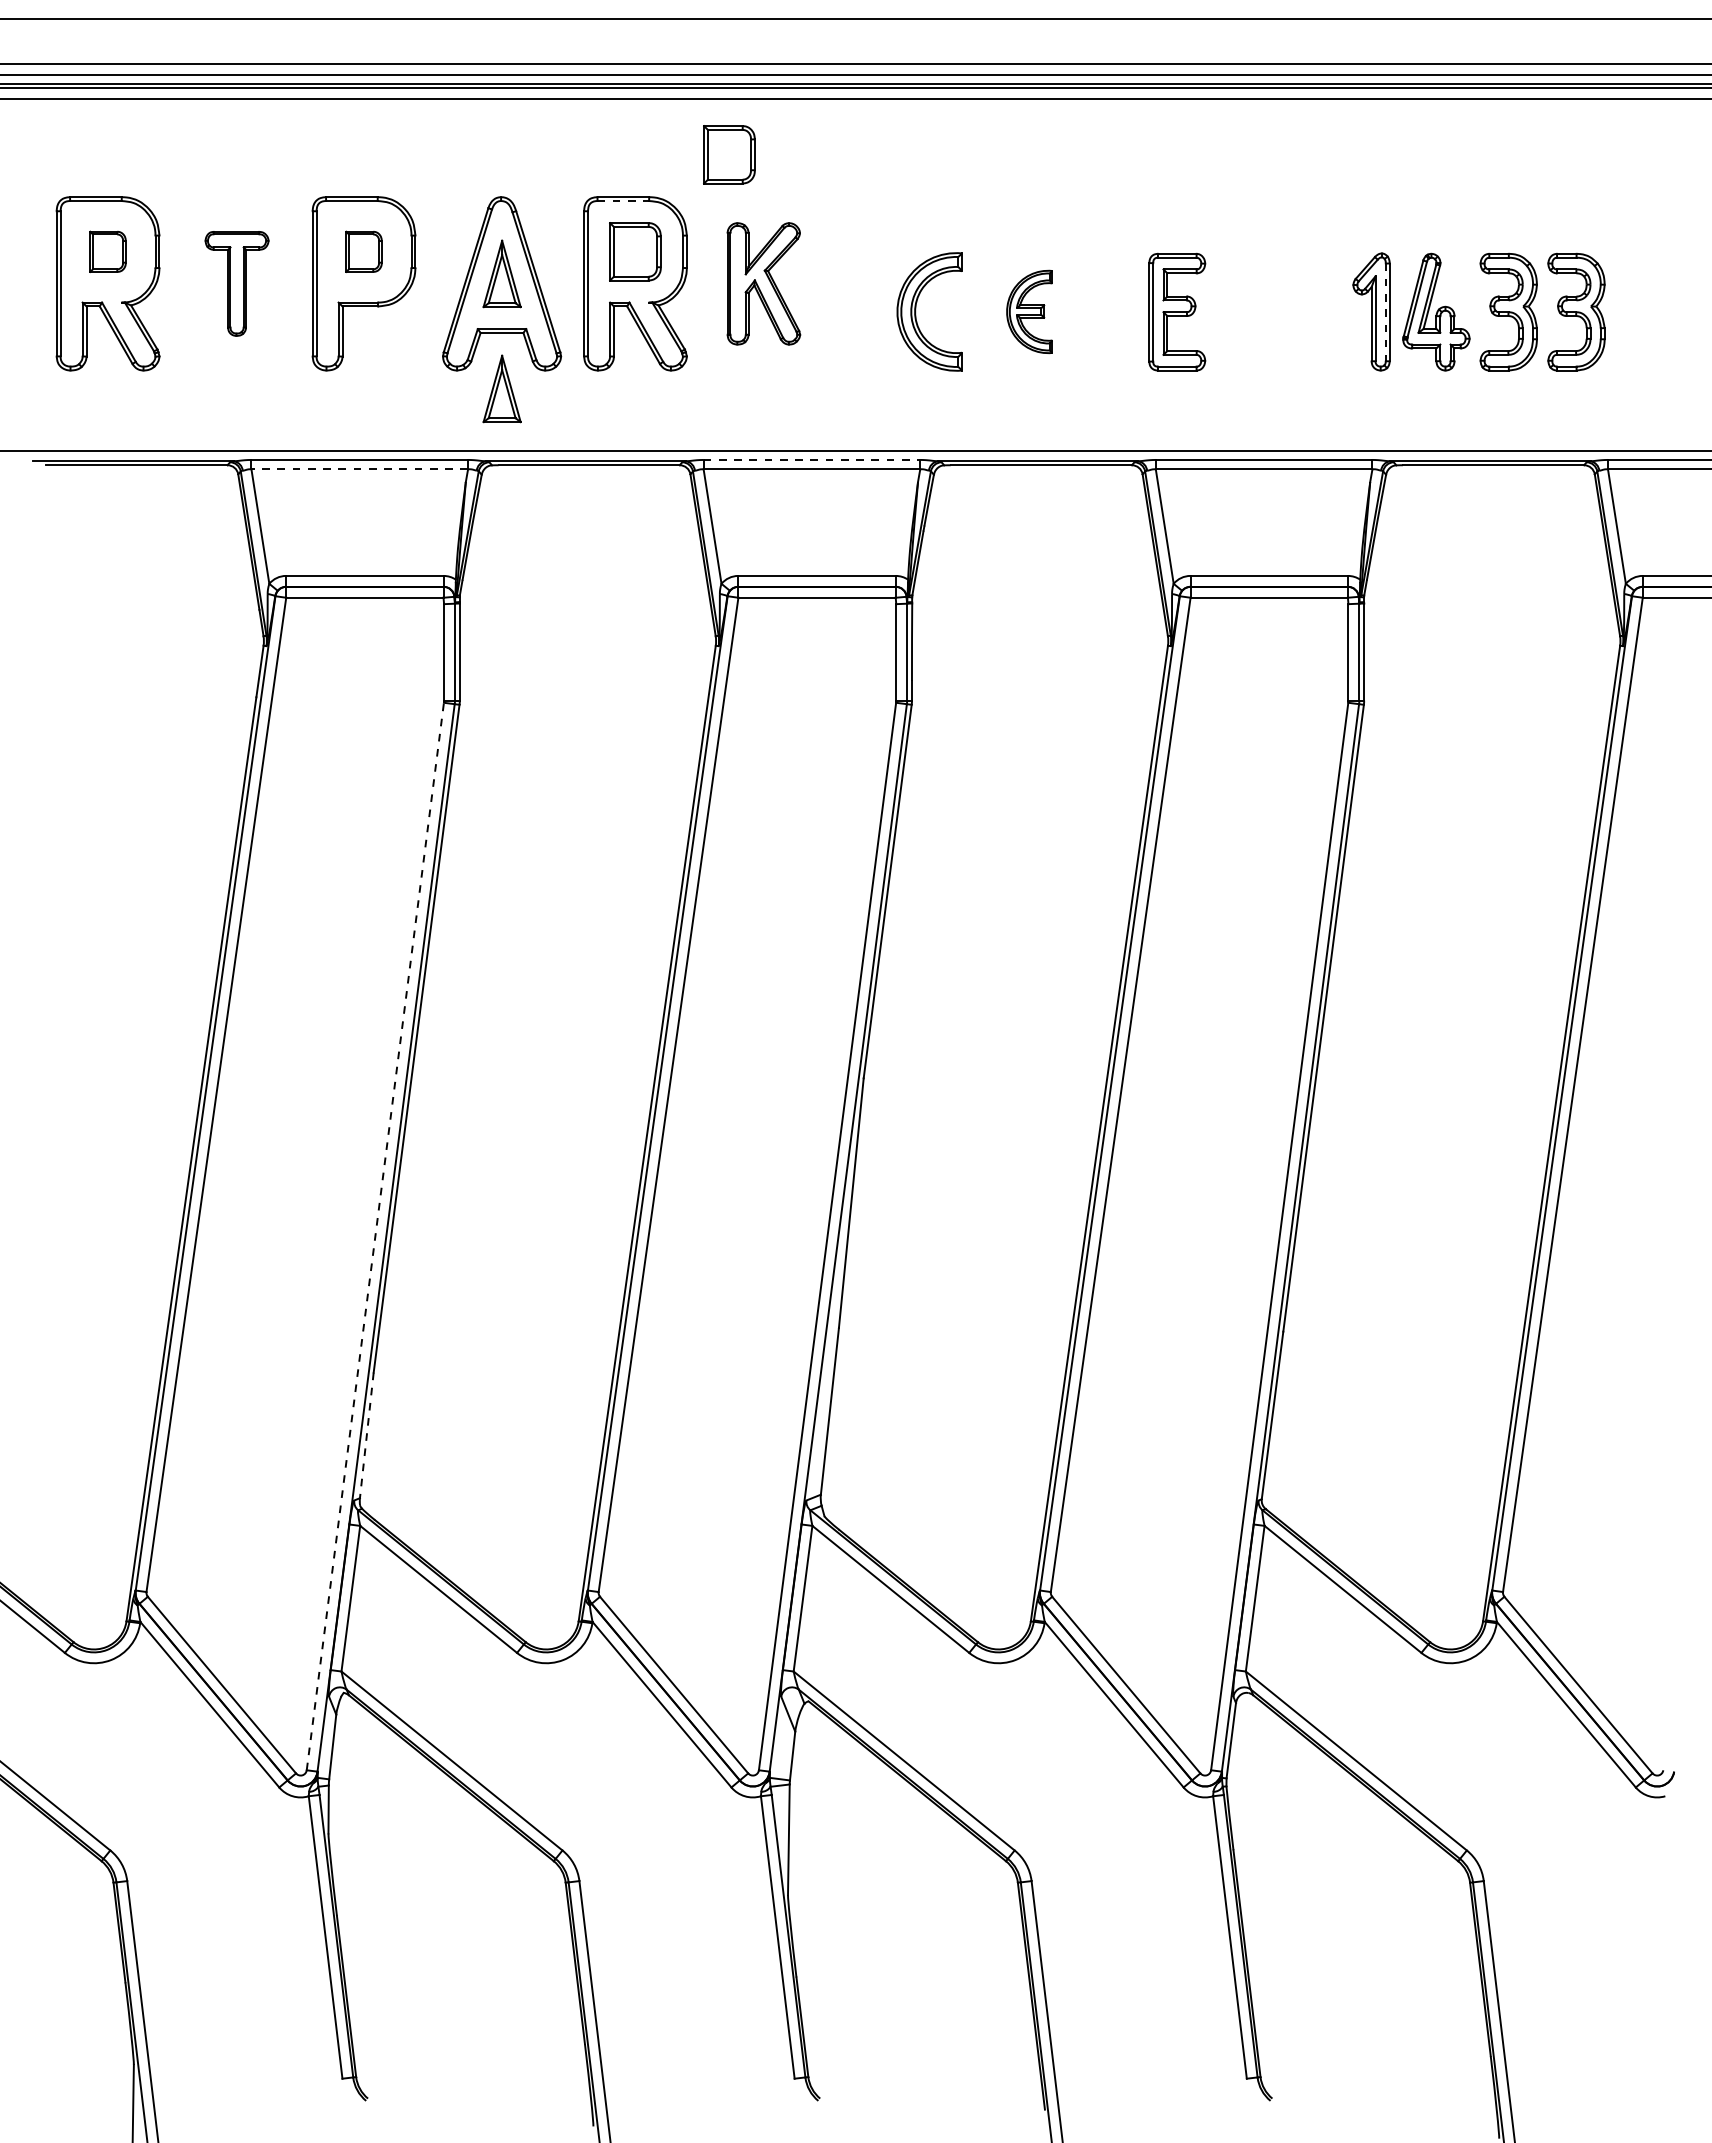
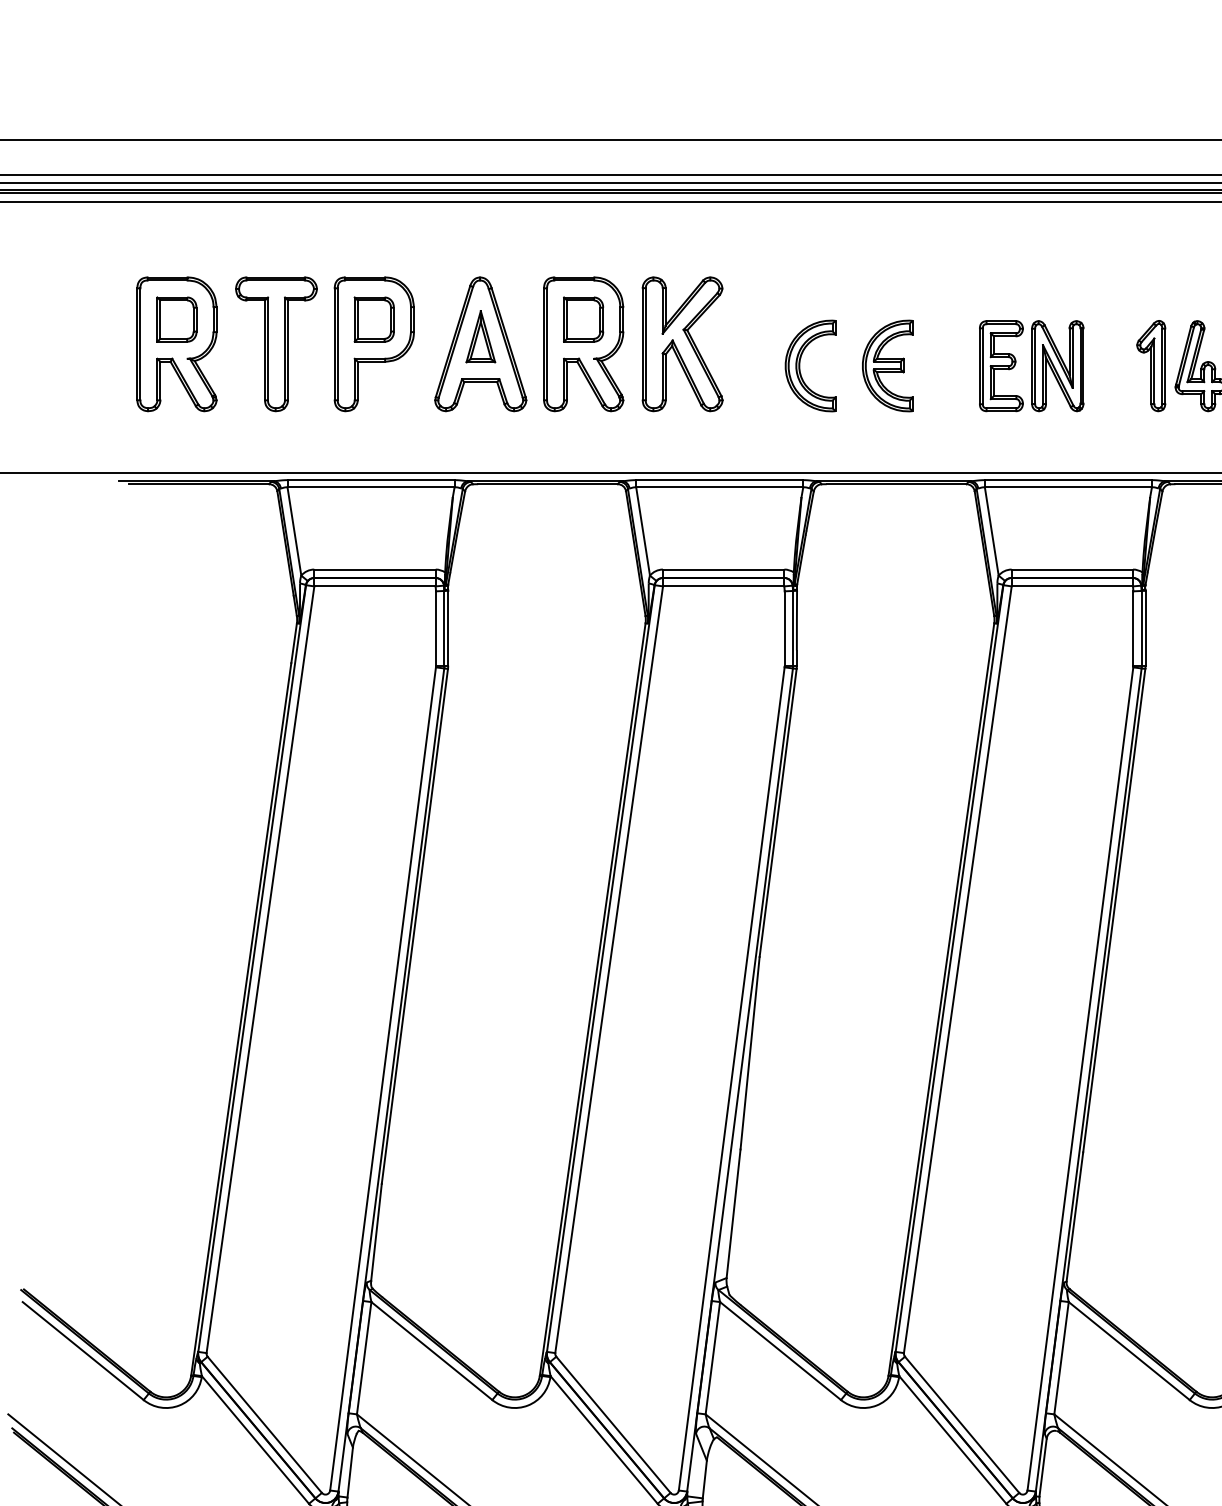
part: (729, 154) -> (656, 244), removed
line: (623, 201) -> (574, 280), dashed -> solid
part: (107, 251) -> (176, 319), size x1.43
part: (363, 251) -> (373, 319), size x1.43
part: (236, 283) -> (276, 344), size x1.67
part: (763, 283) -> (682, 344), size x1.43
part: (1029, 311) -> (887, 365), size x1.43
part: (1250, 311) -> (1057, 365), added
line: (1385, 312) -> (1161, 366), dashed -> solid
part: (501, 388) -> (480, 425), removed
line: (812, 459) -> (720, 479), dashed -> solid
line: (359, 469) -> (370, 487), dashed -> solid
line: (375, 1236) -> (383, 1078), dashed -> solid
line: (366, 1435) -> (376, 1232), dashed -> solid

